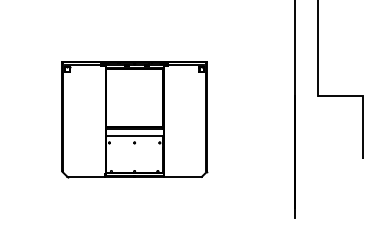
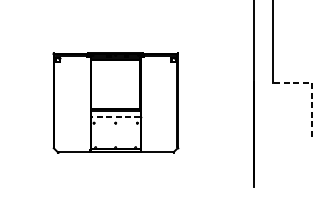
line: (362, 104) -> (311, 90), solid -> dashed
line: (134, 136) -> (115, 117), solid -> dashed

